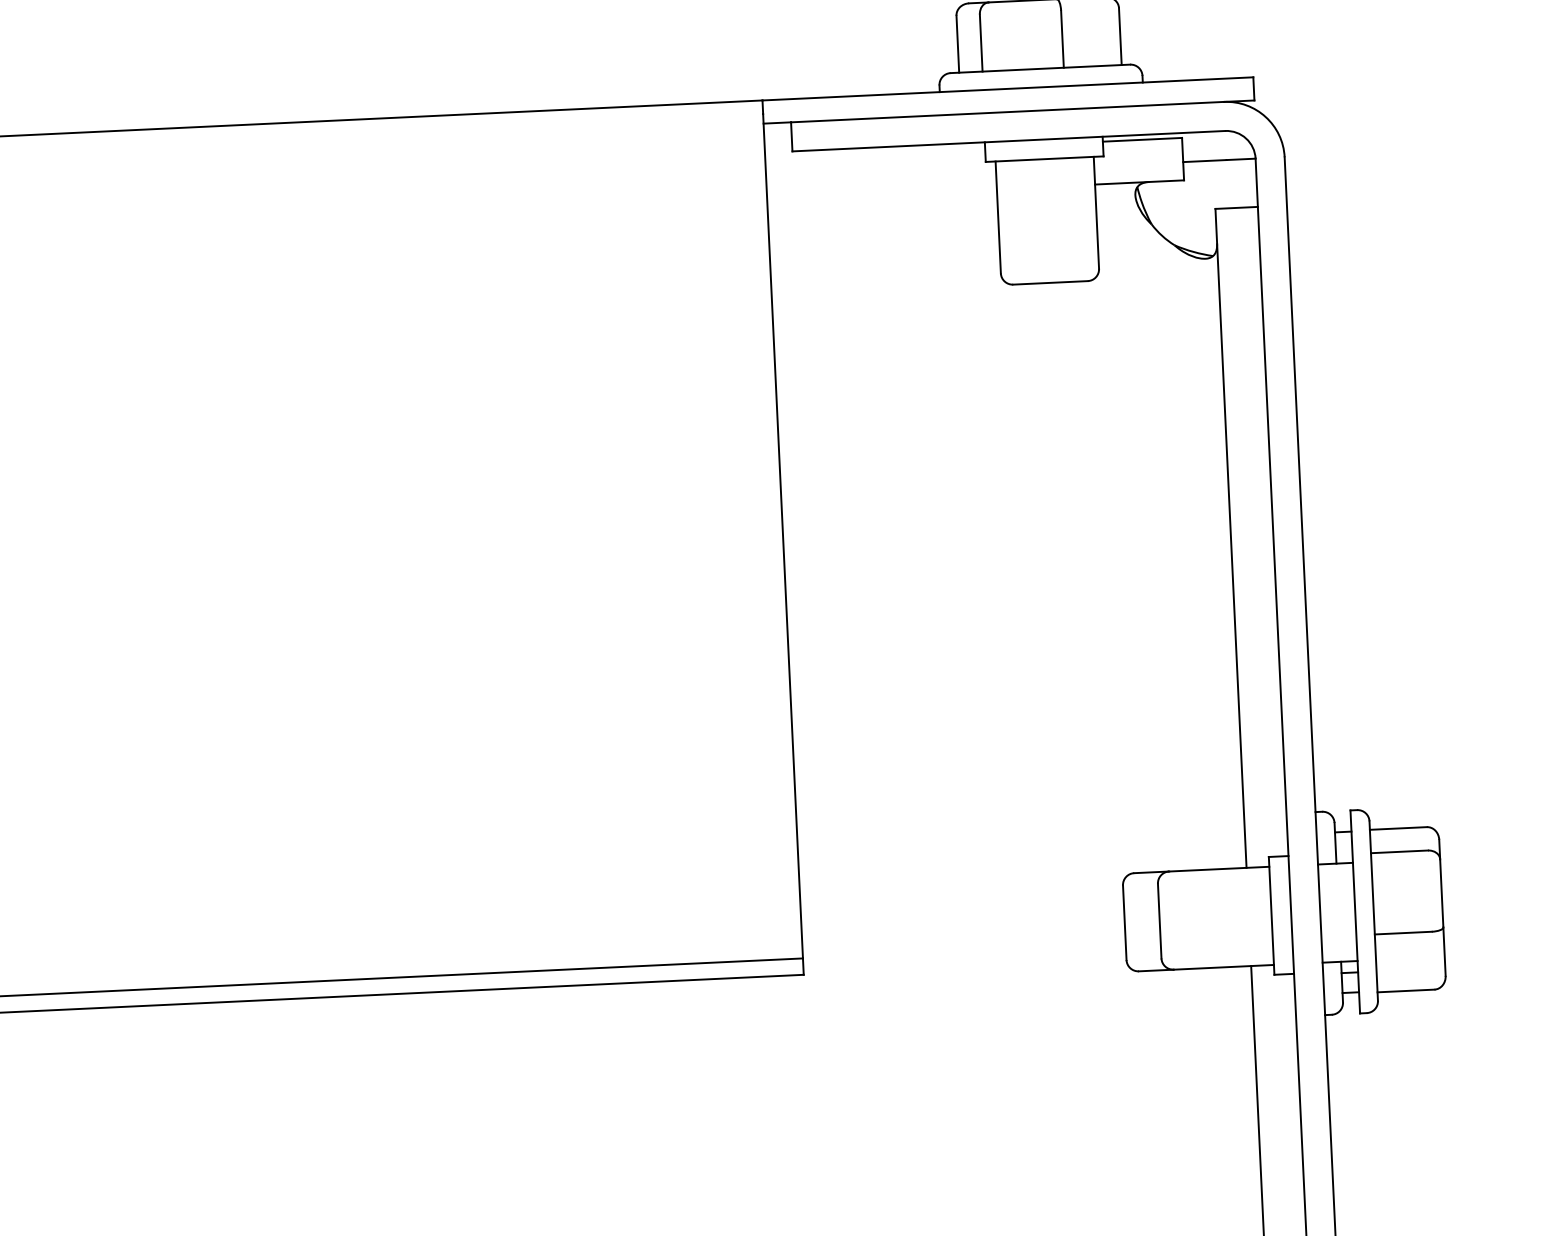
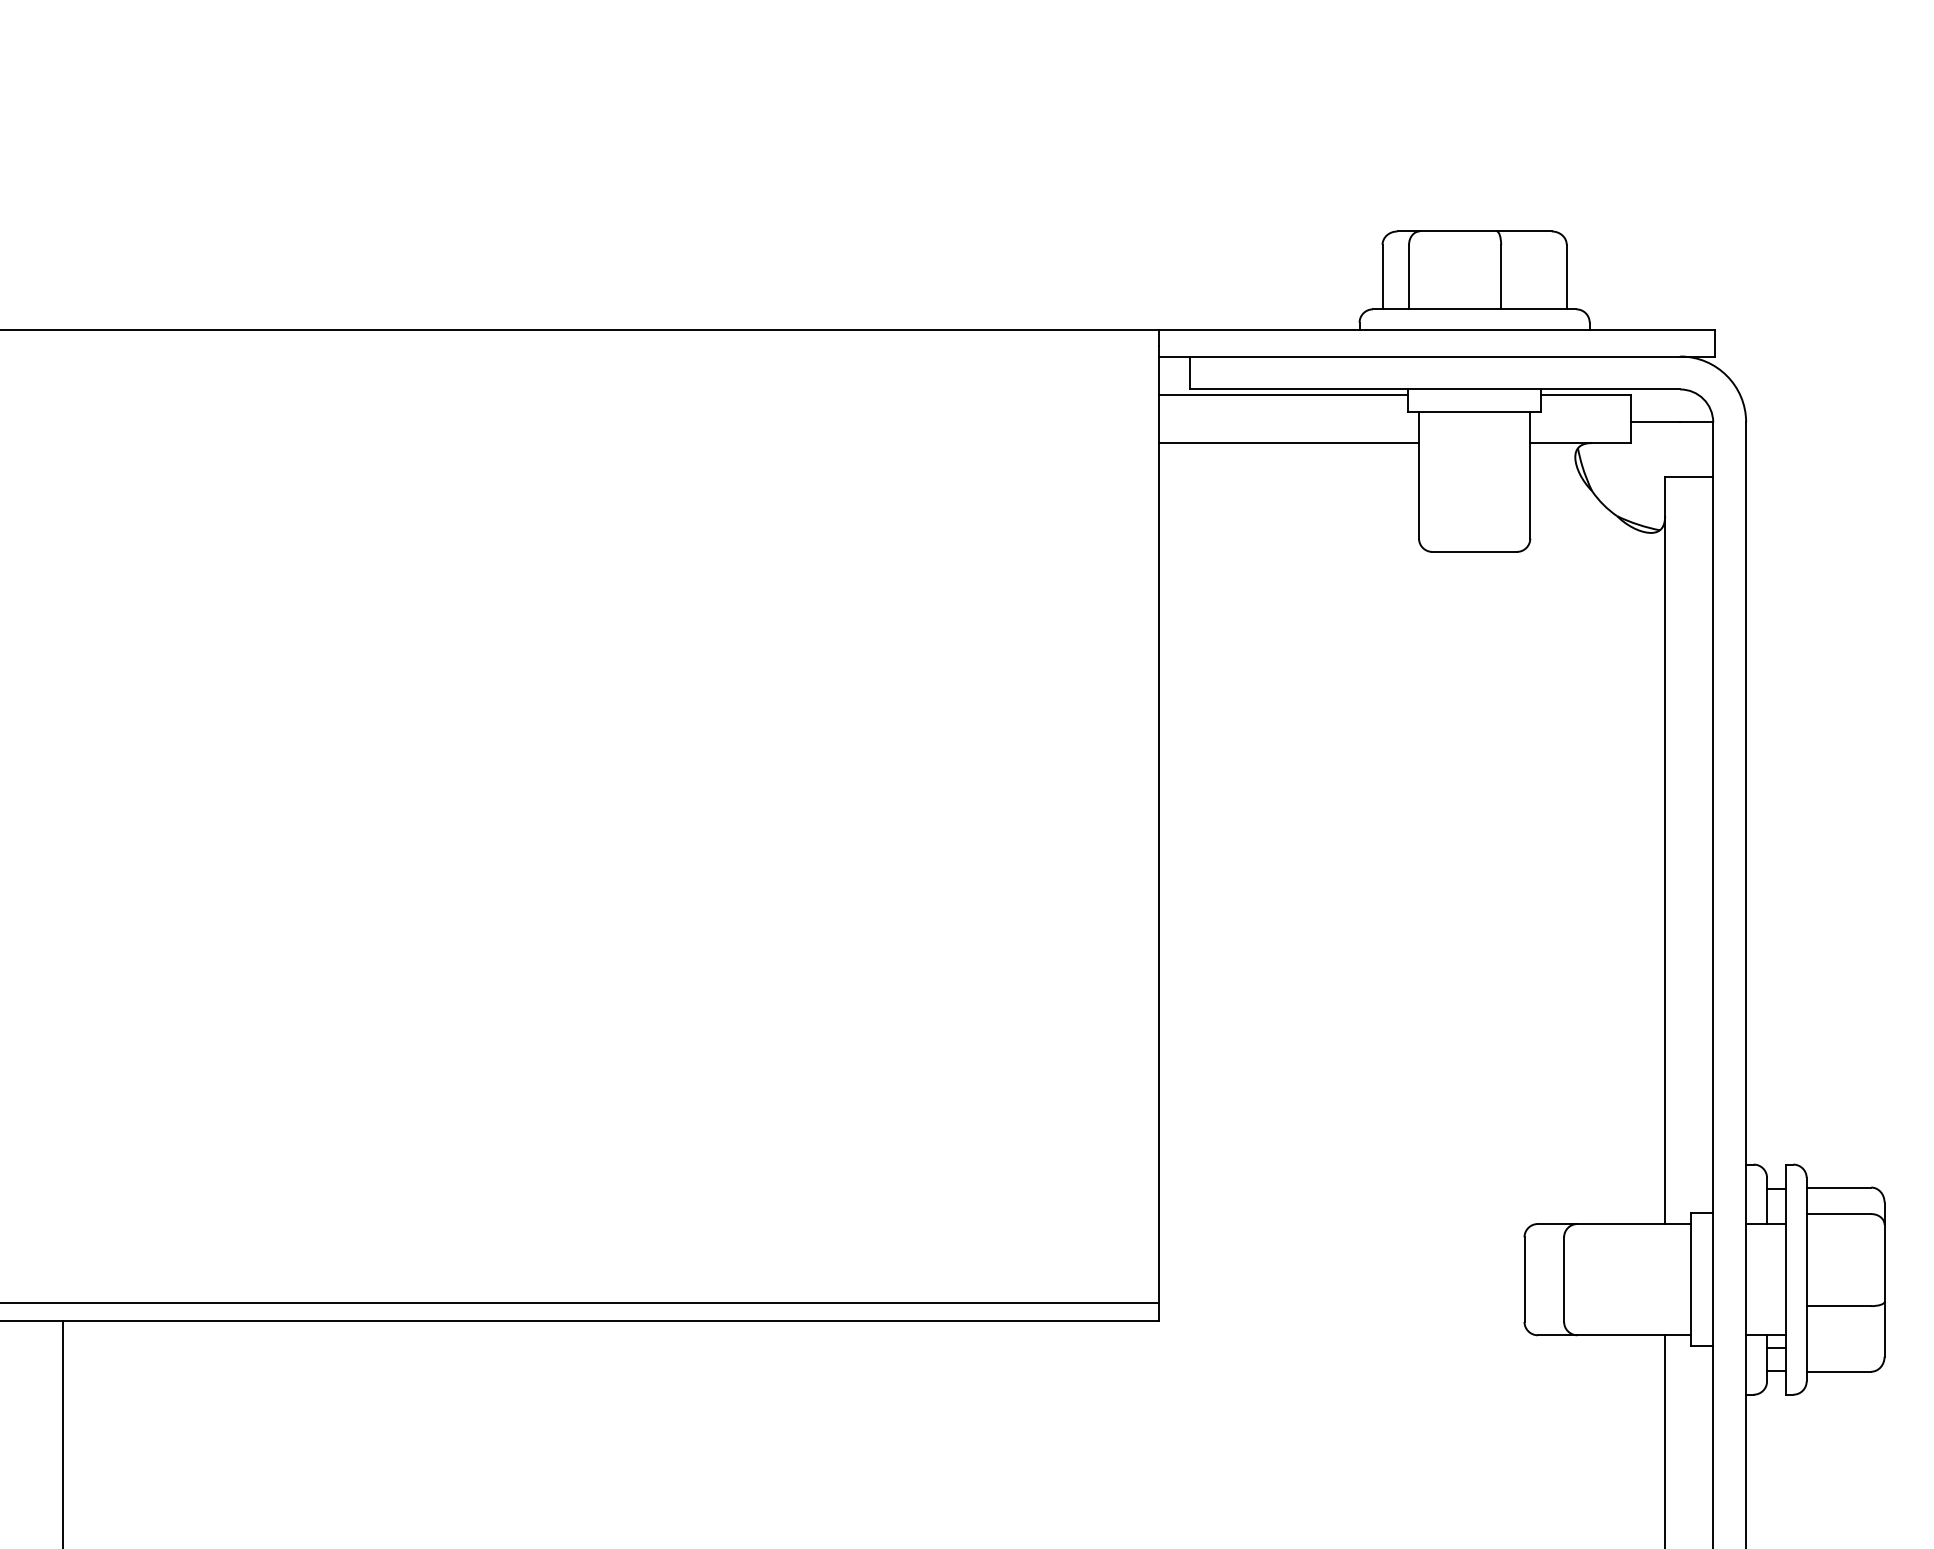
line: (874, 152) -> (1282, 395), added
line: (881, 194) -> (1288, 443), added

